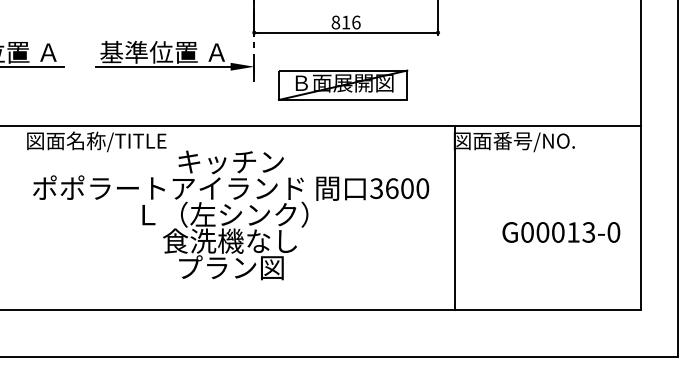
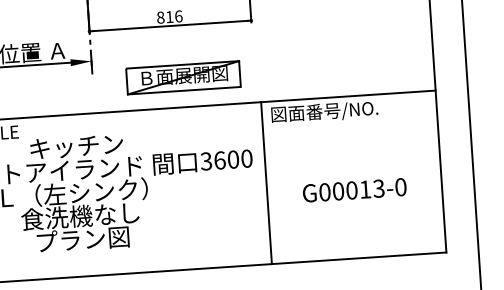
part: (342, 84) -> (182, 77), moved
line: (455, 217) -> (266, 182), moved
text: (561, 232) -> (354, 190), moved

